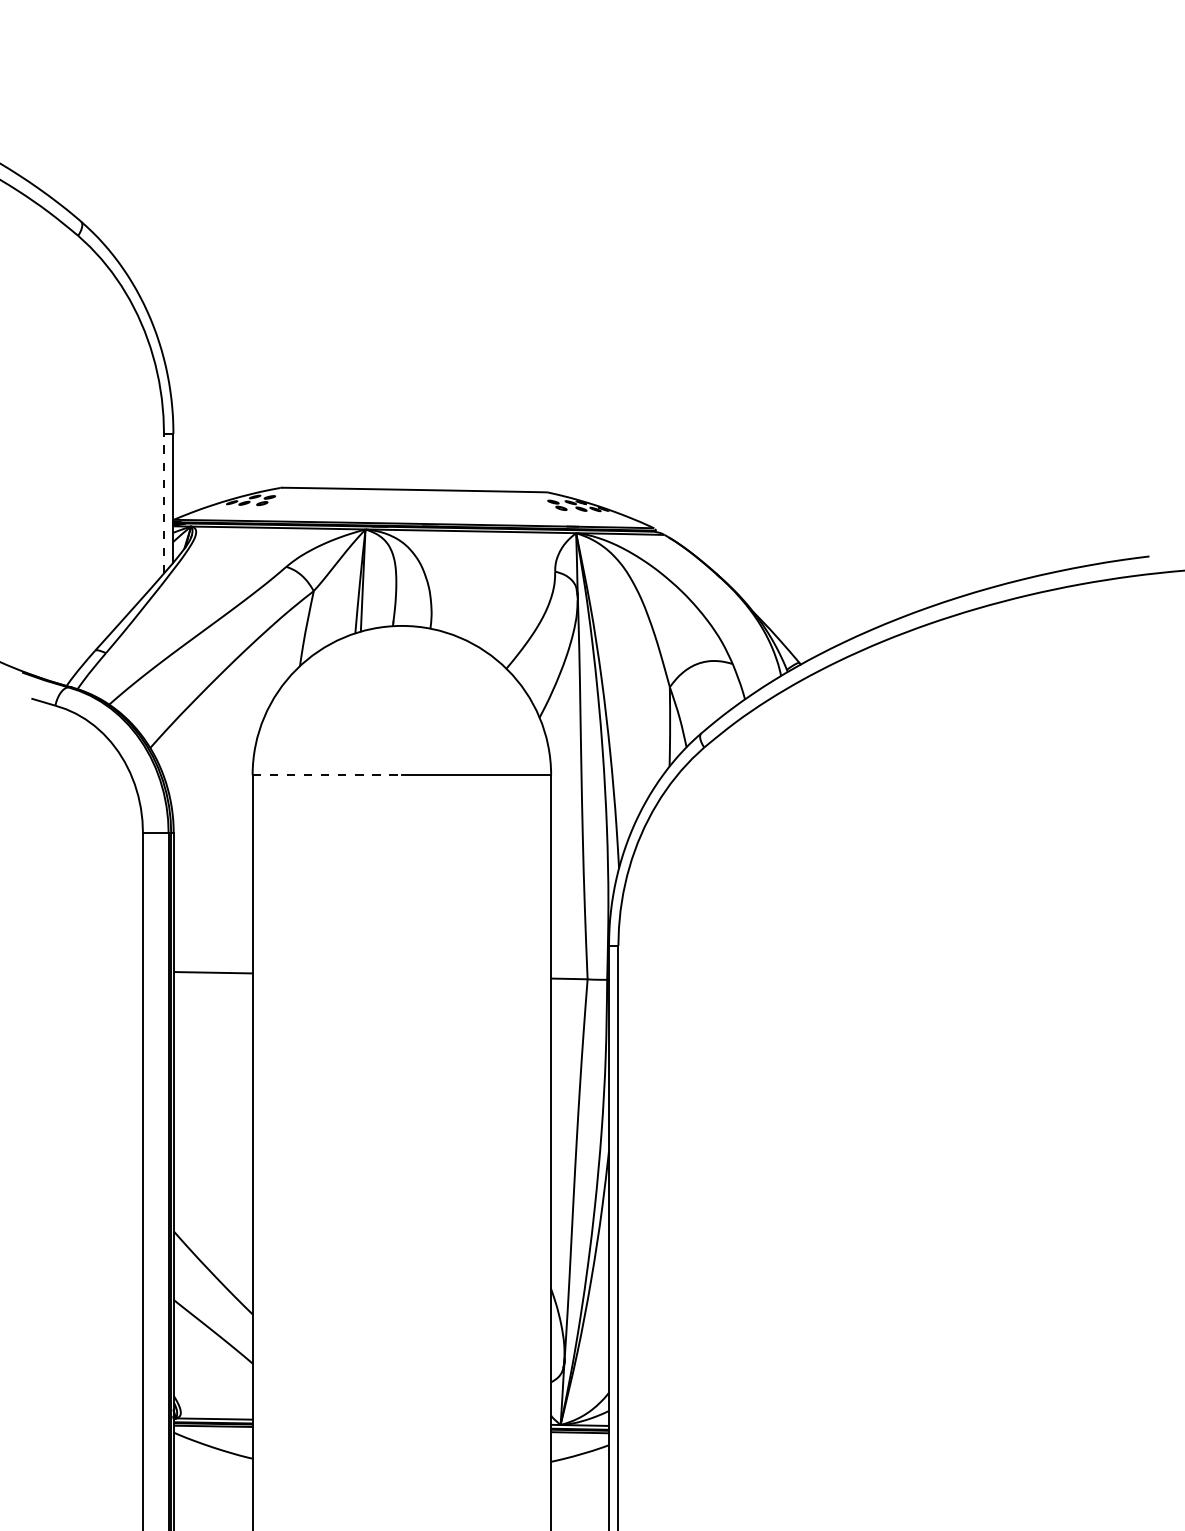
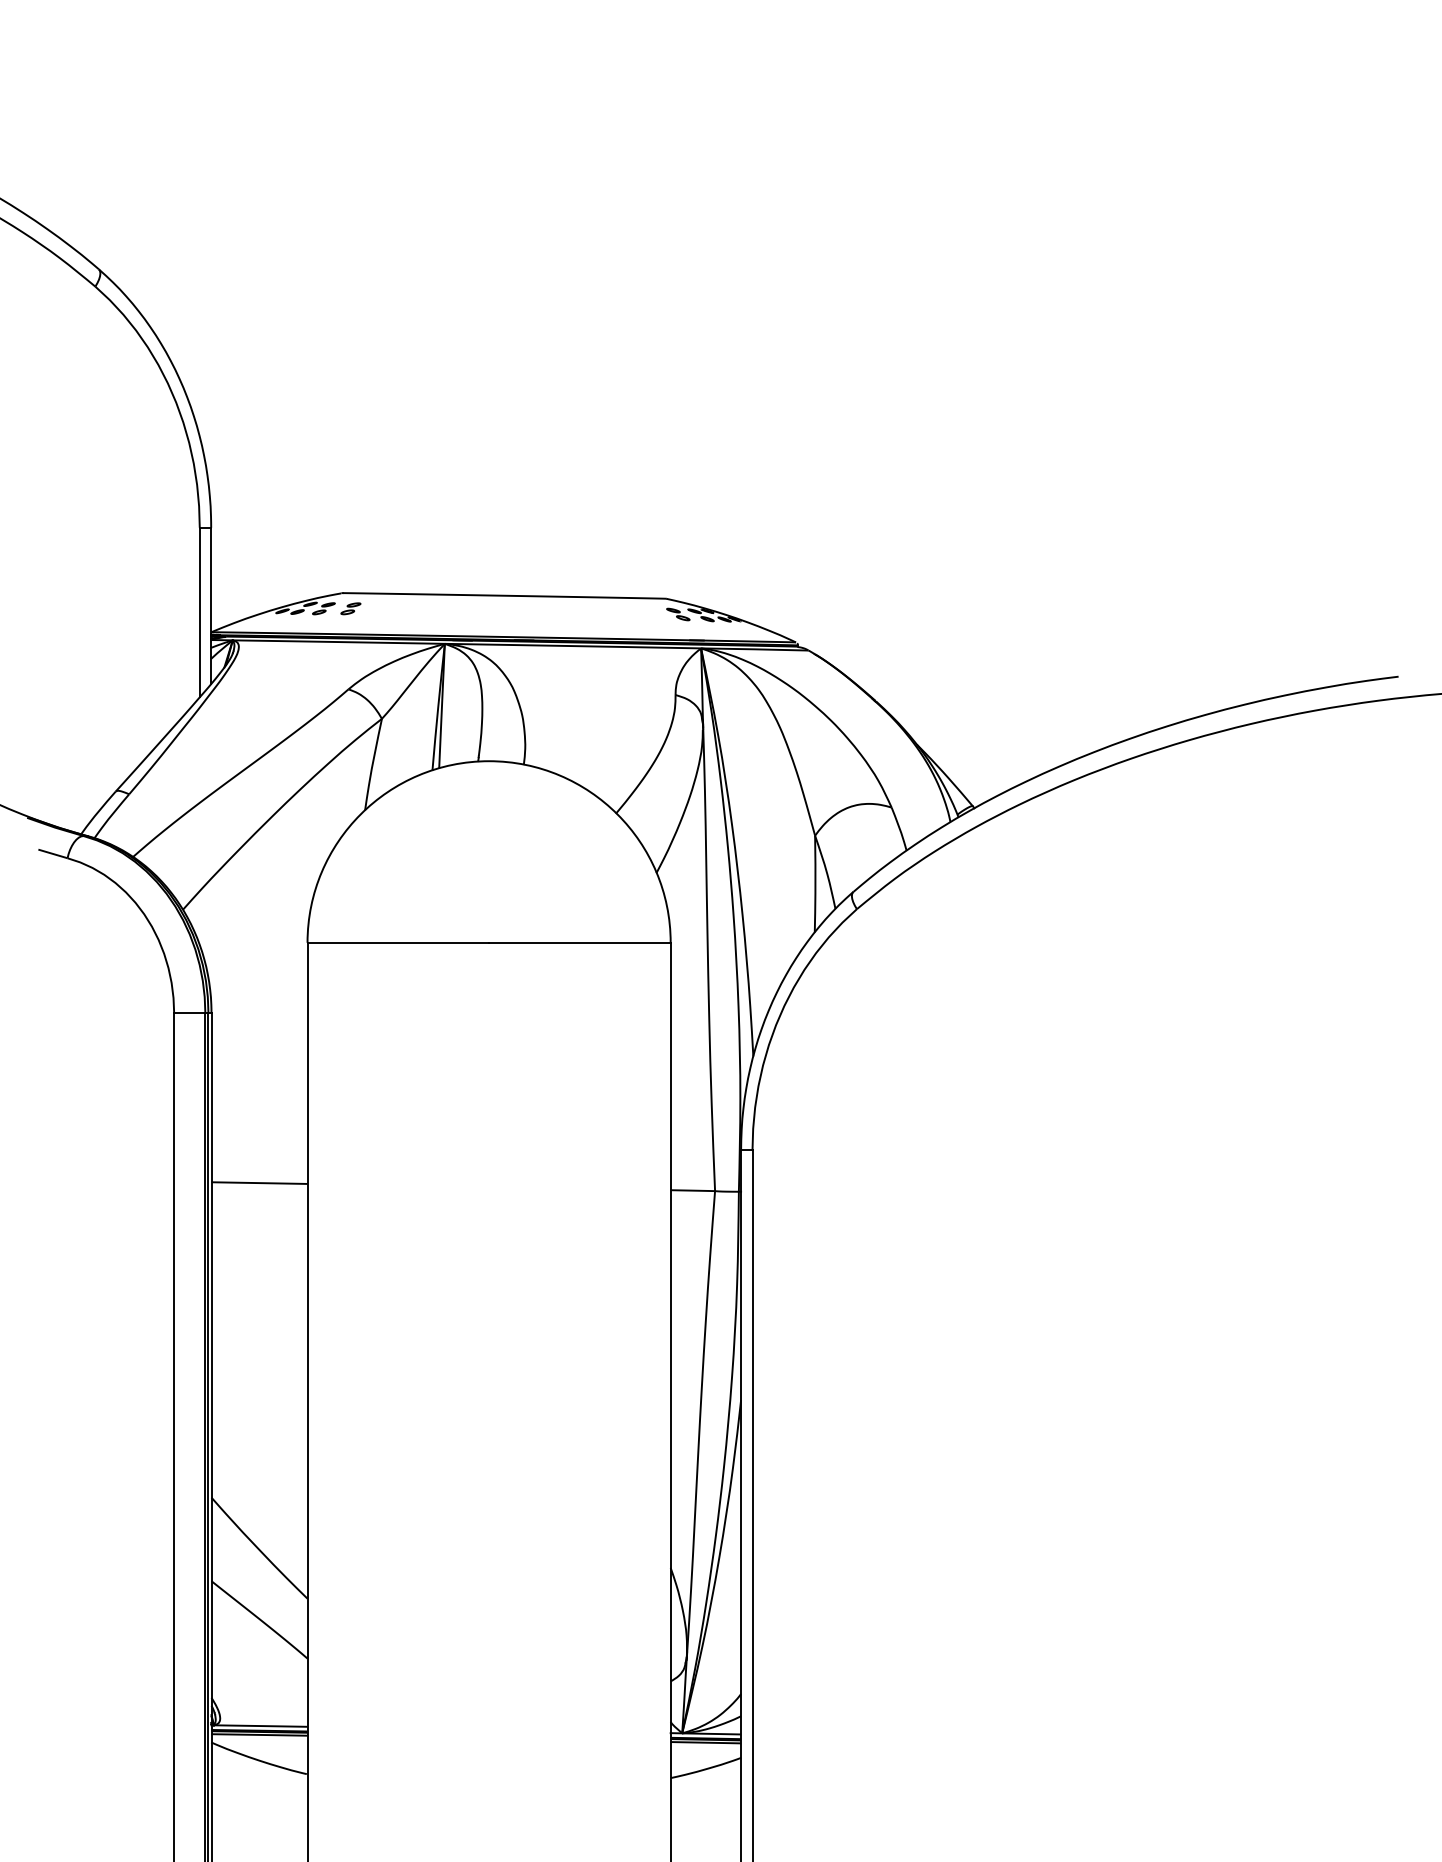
part: (287, 500) -> (350, 608), added
line: (163, 503) -> (199, 612), dashed -> solid
line: (327, 774) -> (398, 942), dashed -> solid

